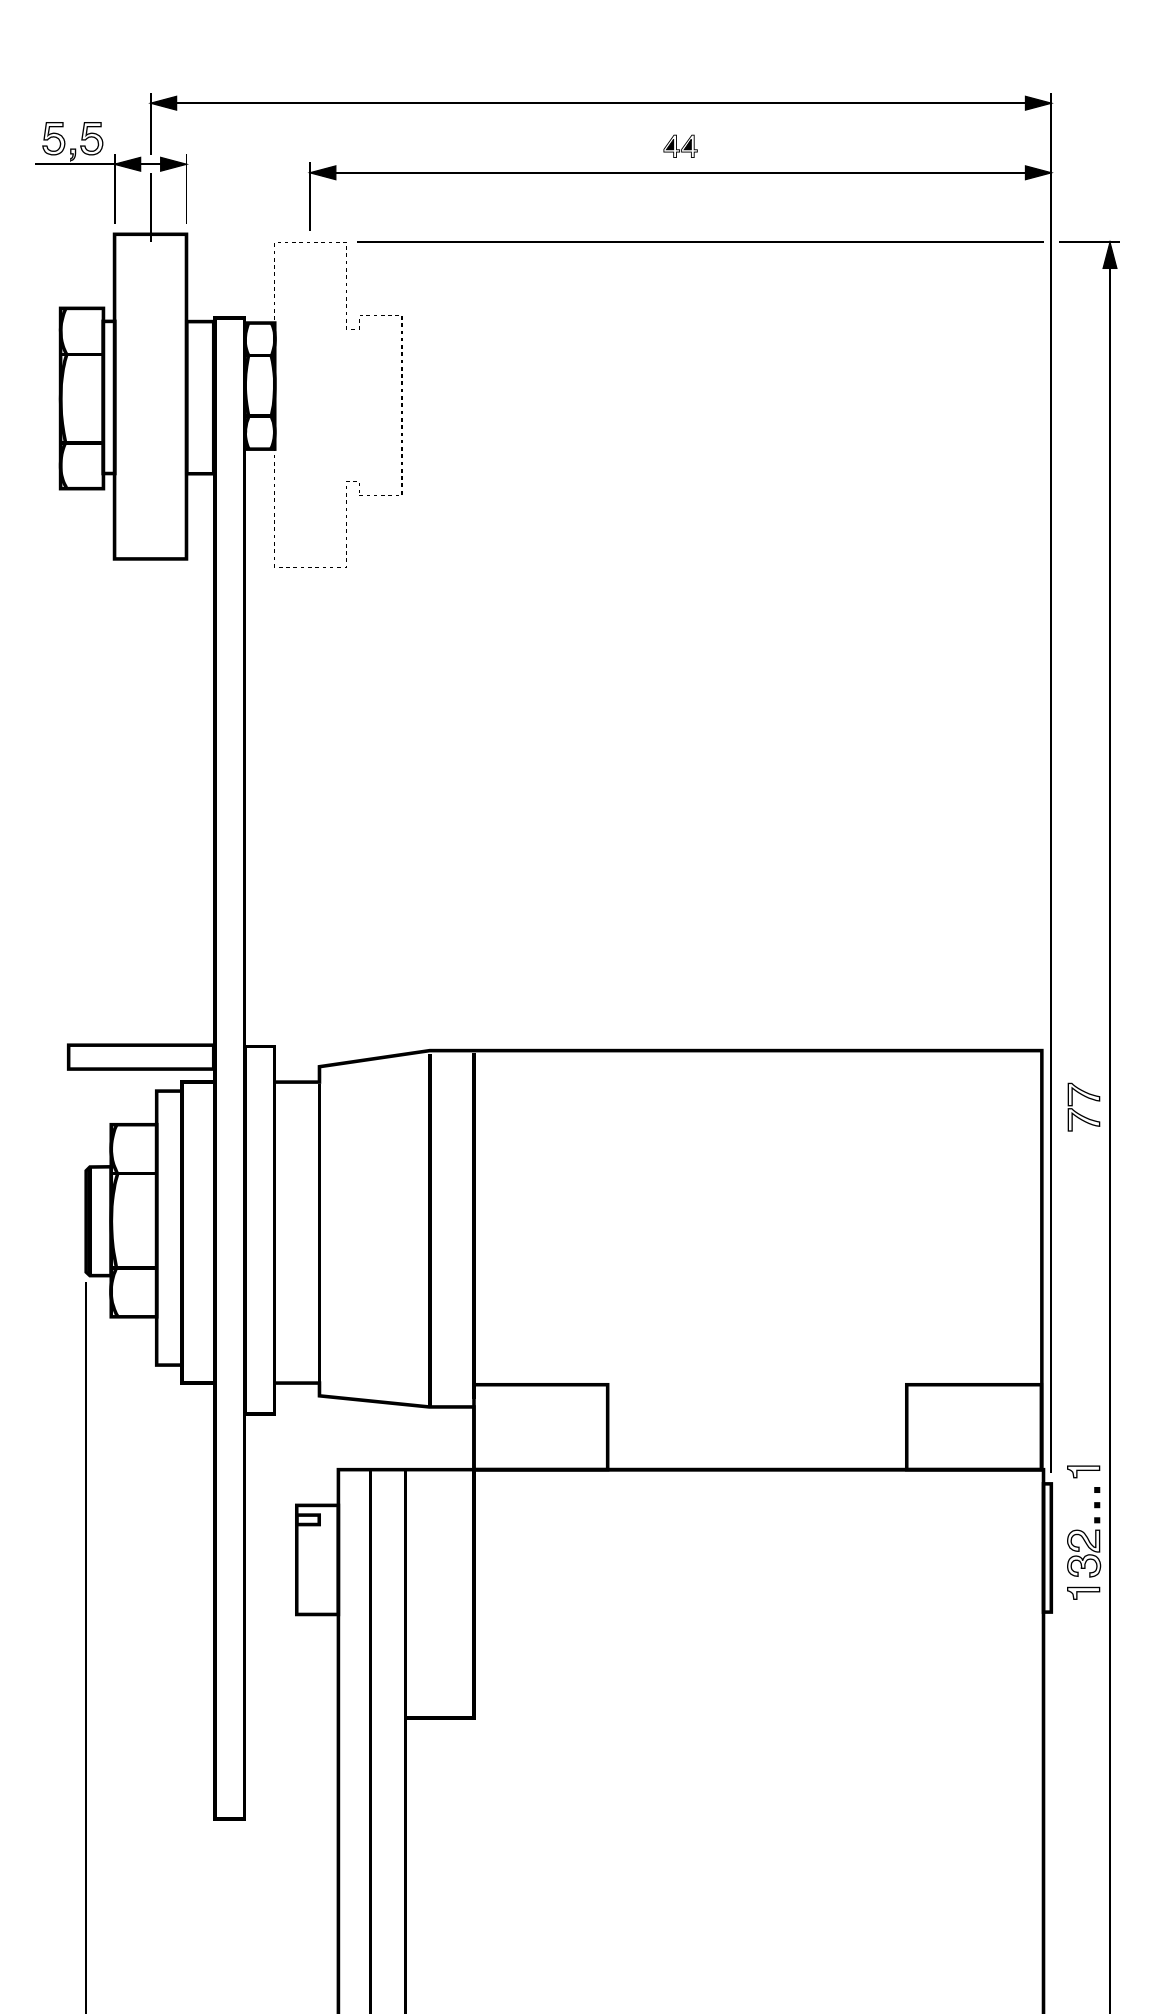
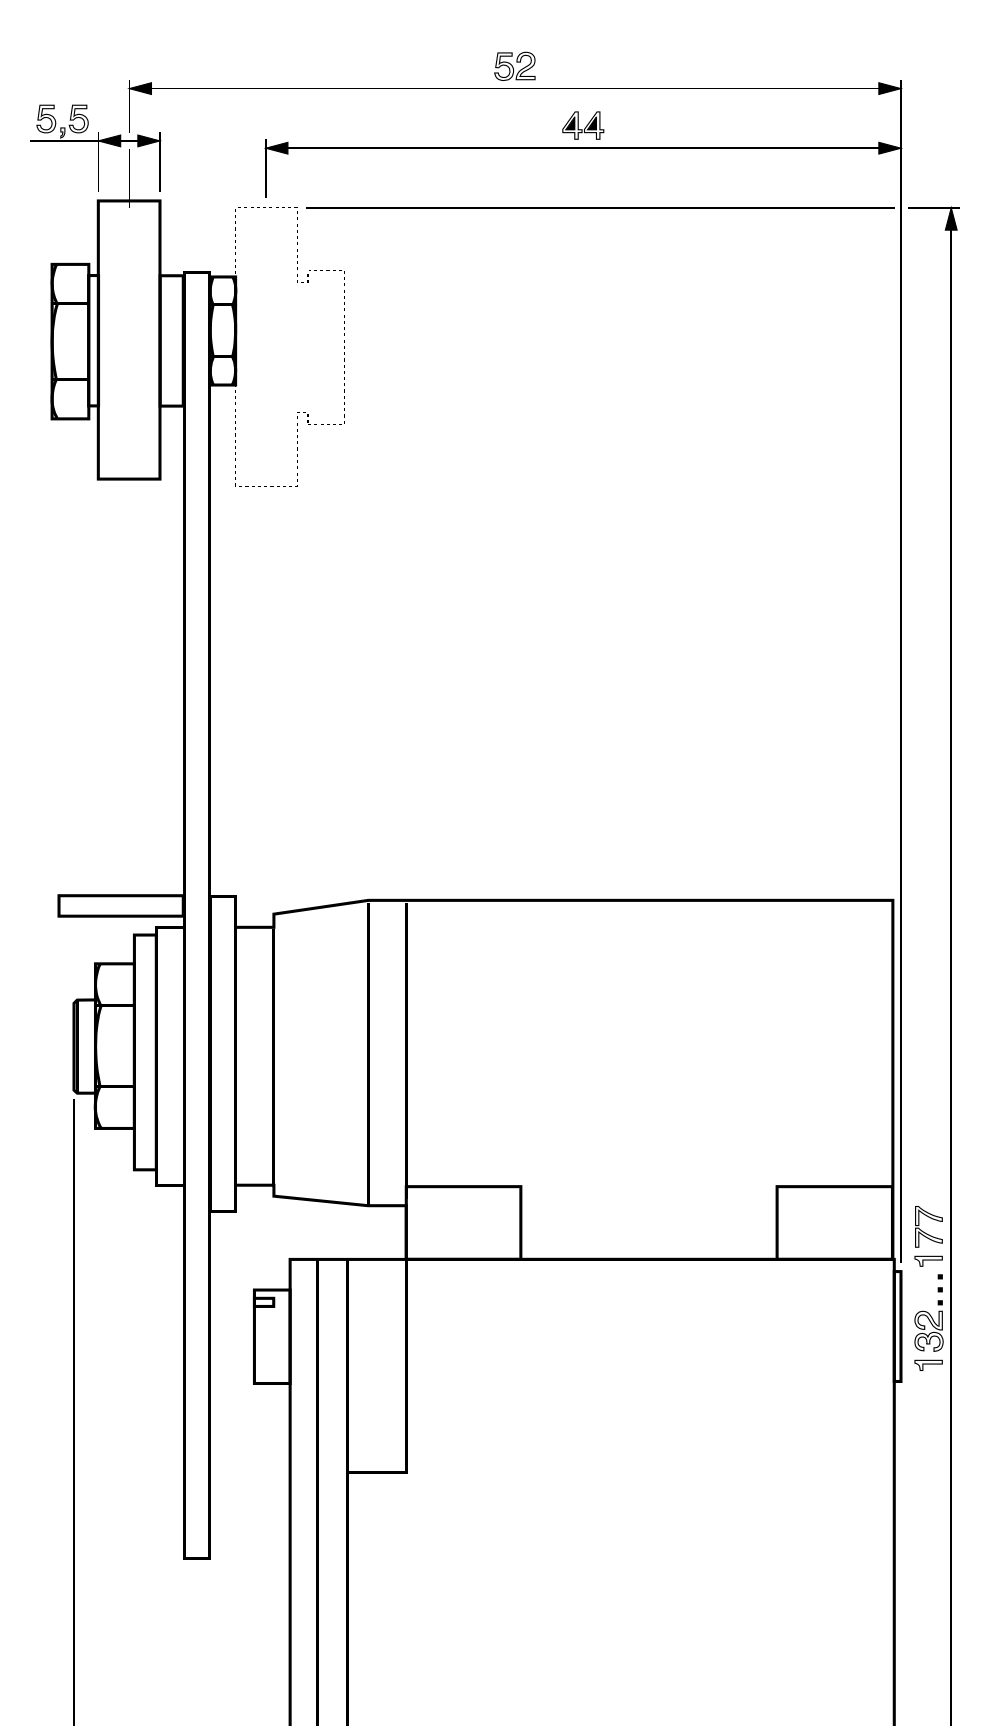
part: (600, 76) -> (514, 65), added
part: (680, 146) -> (583, 125), size x1.43
part: (1079, 1113) -> (925, 1232), moved

